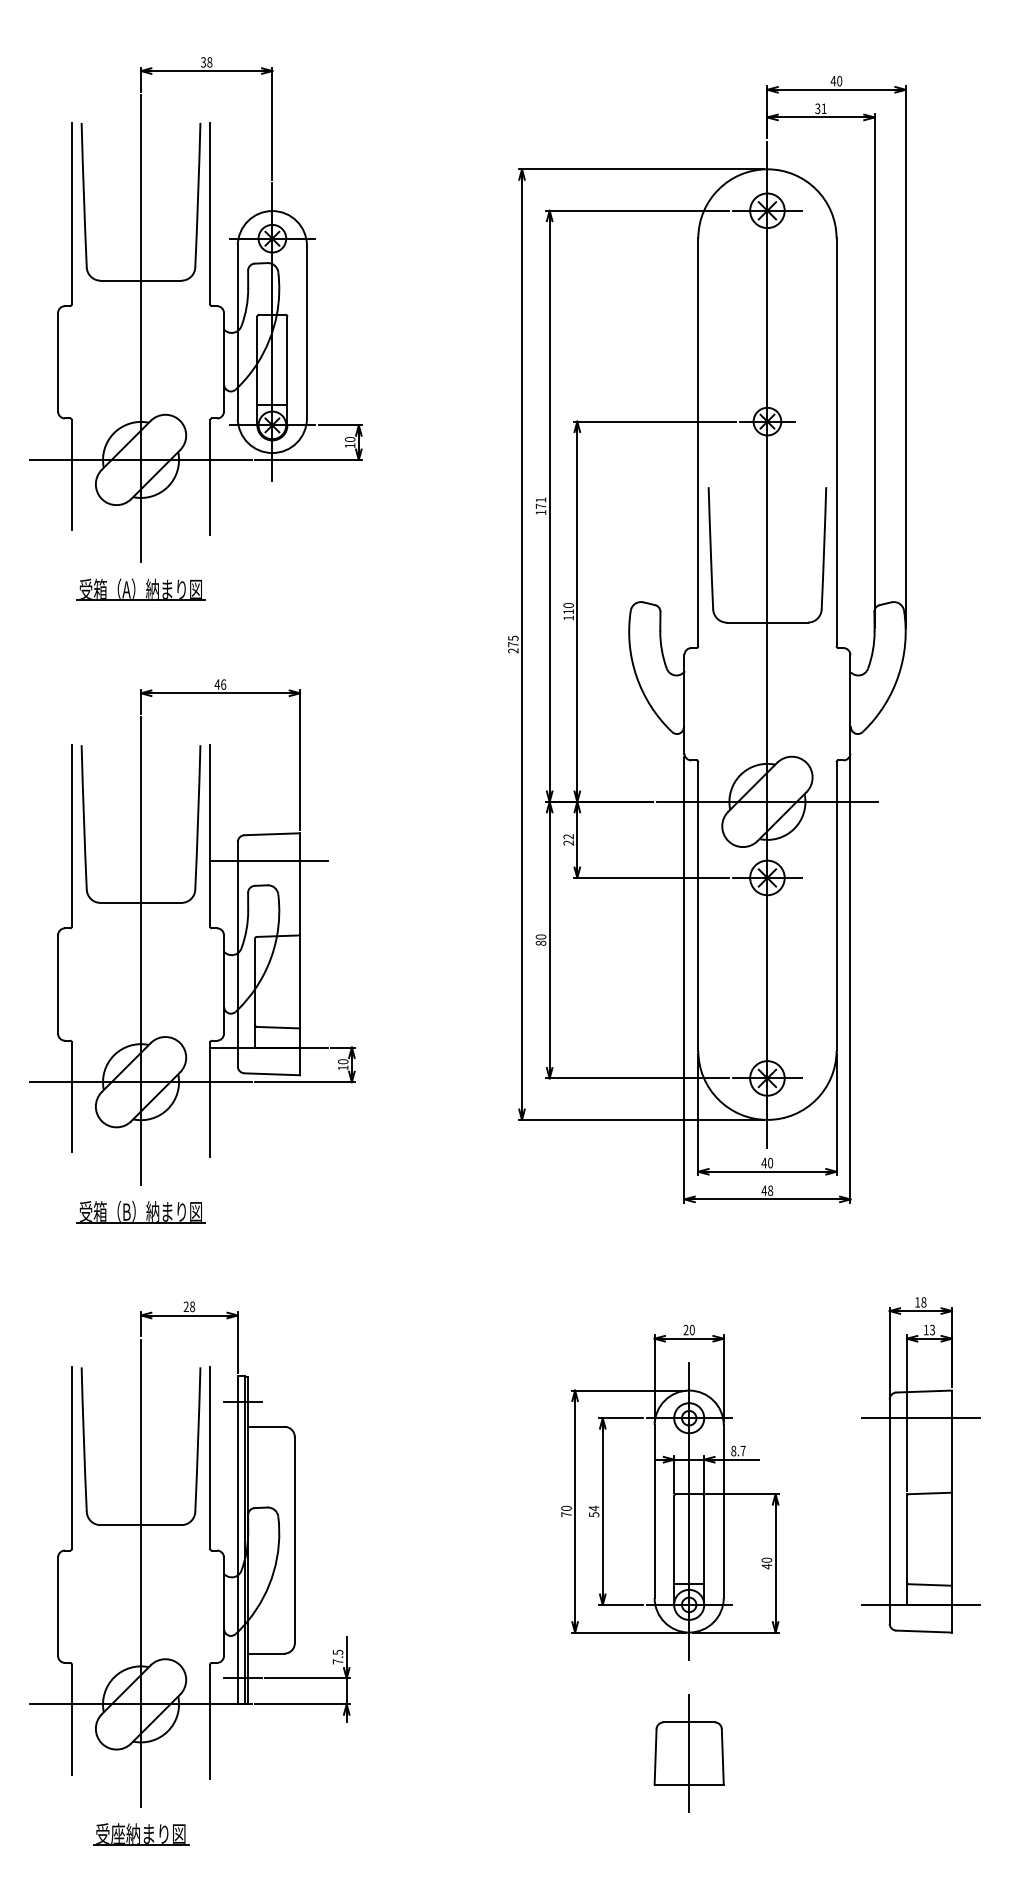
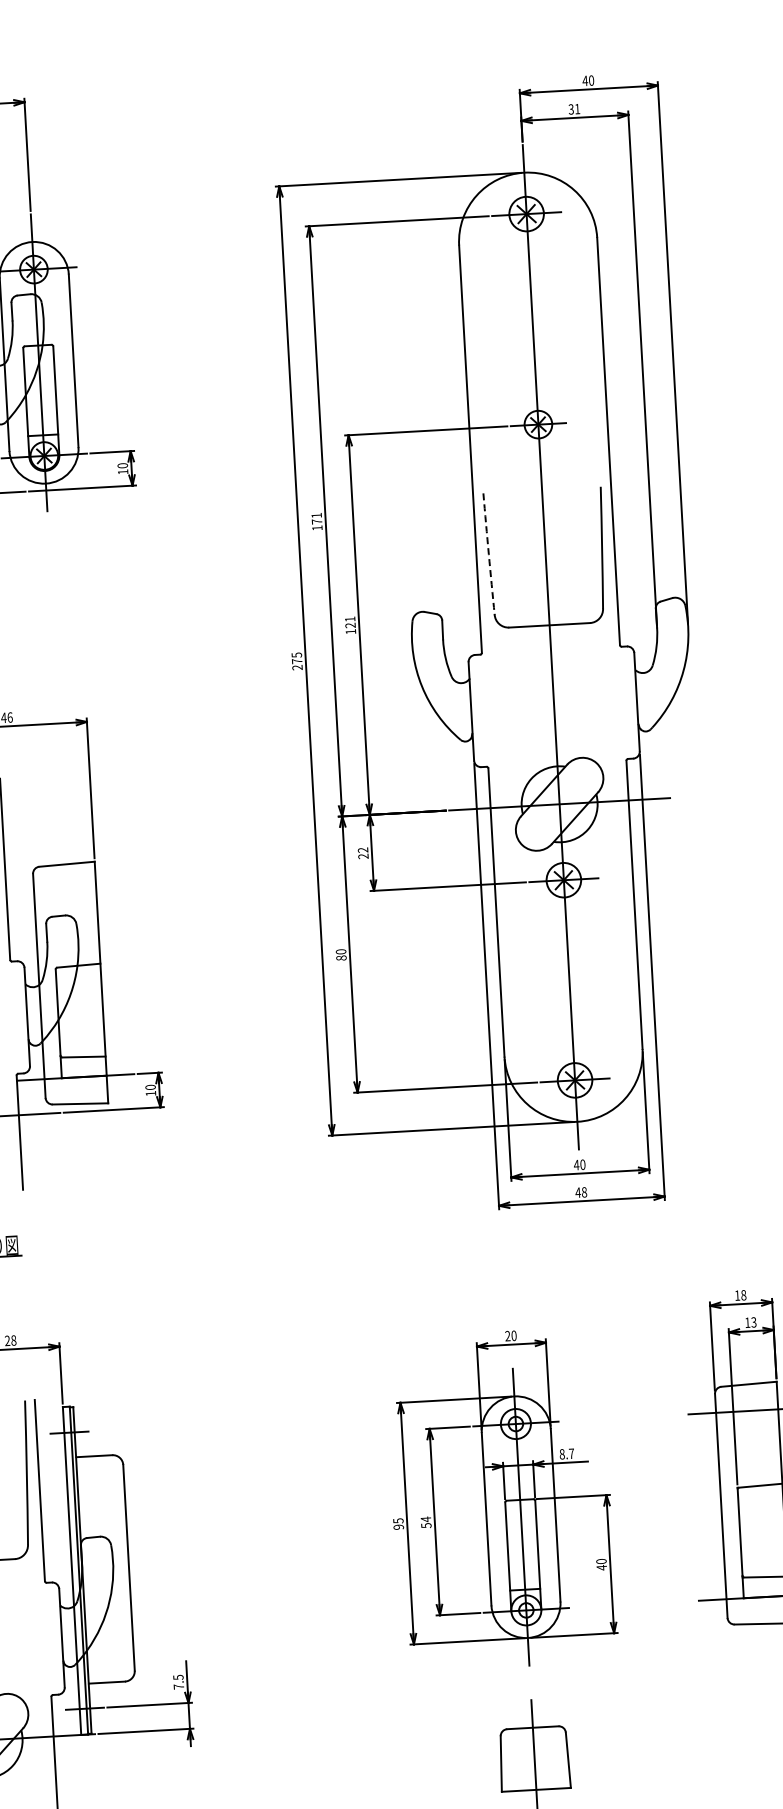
arc: (710, 548) -> (488, 554), solid -> dashed
text: (568, 608) -> (350, 622), 110 -> 121
line: (268, 860) -> (64, 890), removed
text: (566, 1511) -> (398, 1524), 70 -> 95

